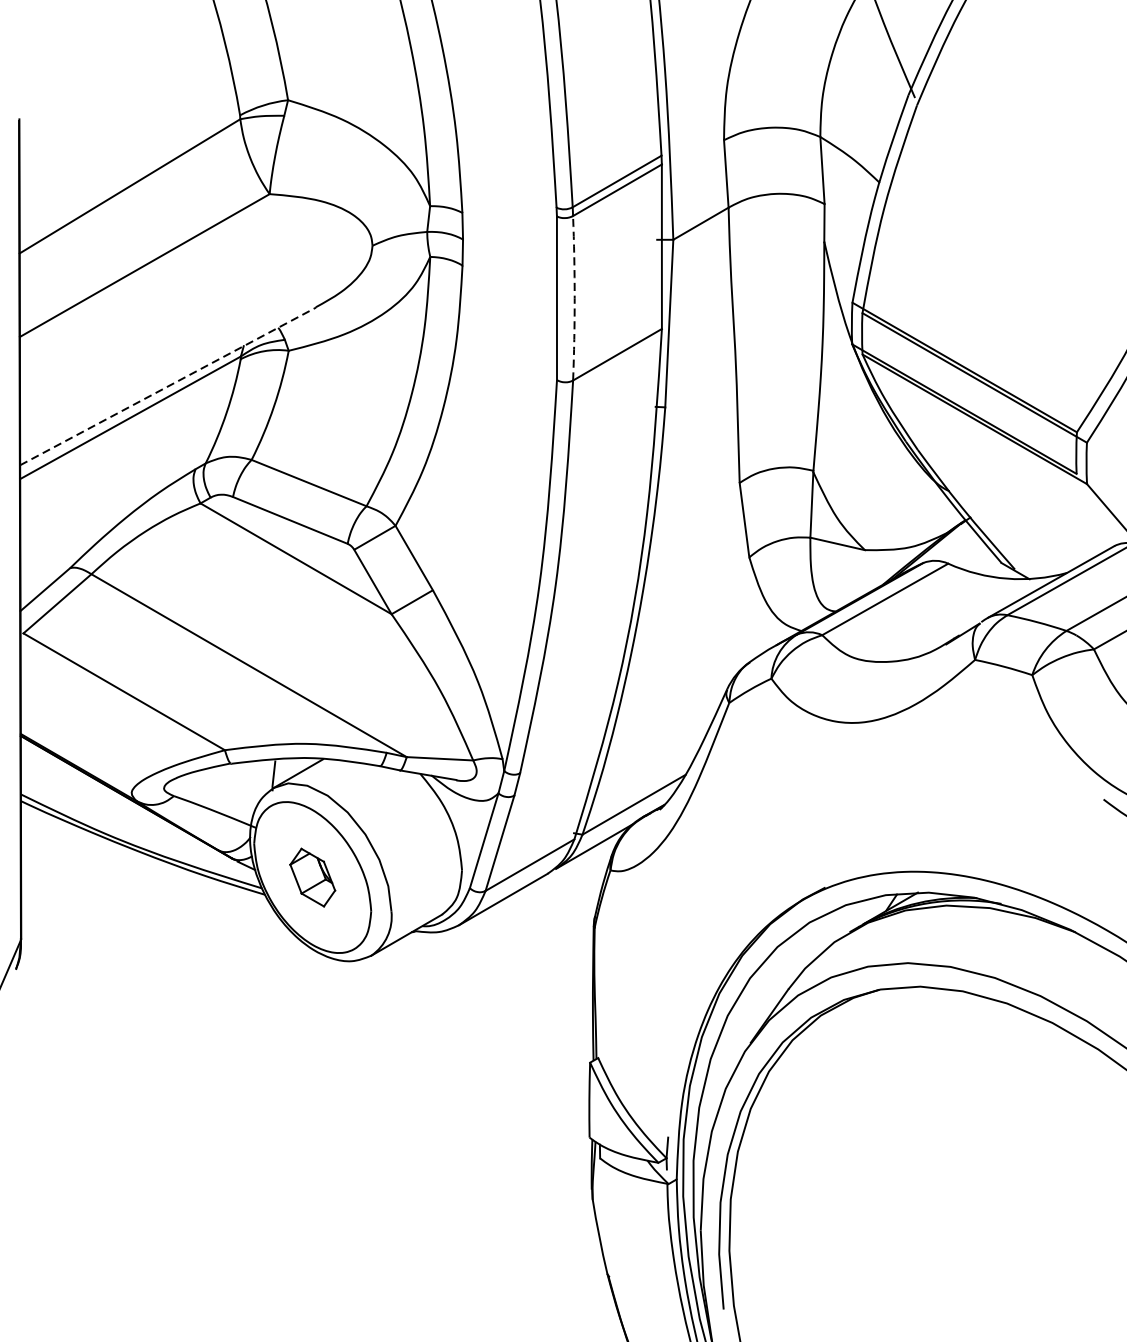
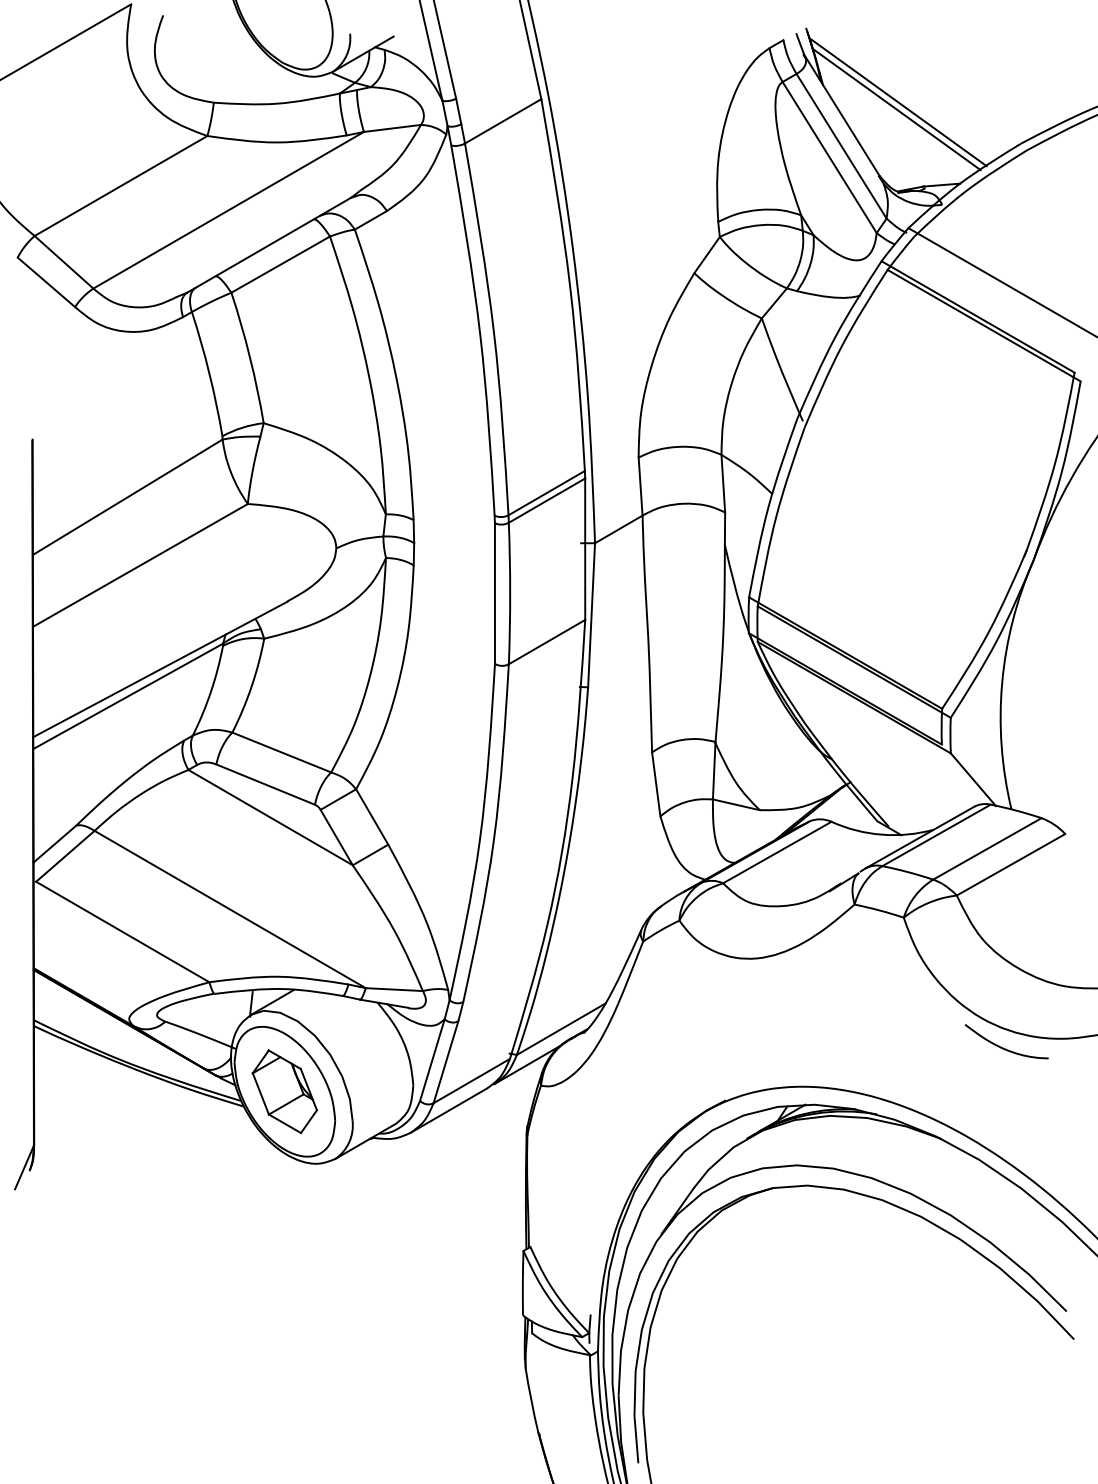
arc: (575, 298) -> (510, 593), dashed -> solid
line: (168, 386) -> (160, 669), dashed -> solid
part: (312, 877) -> (284, 1091), size x1.67

